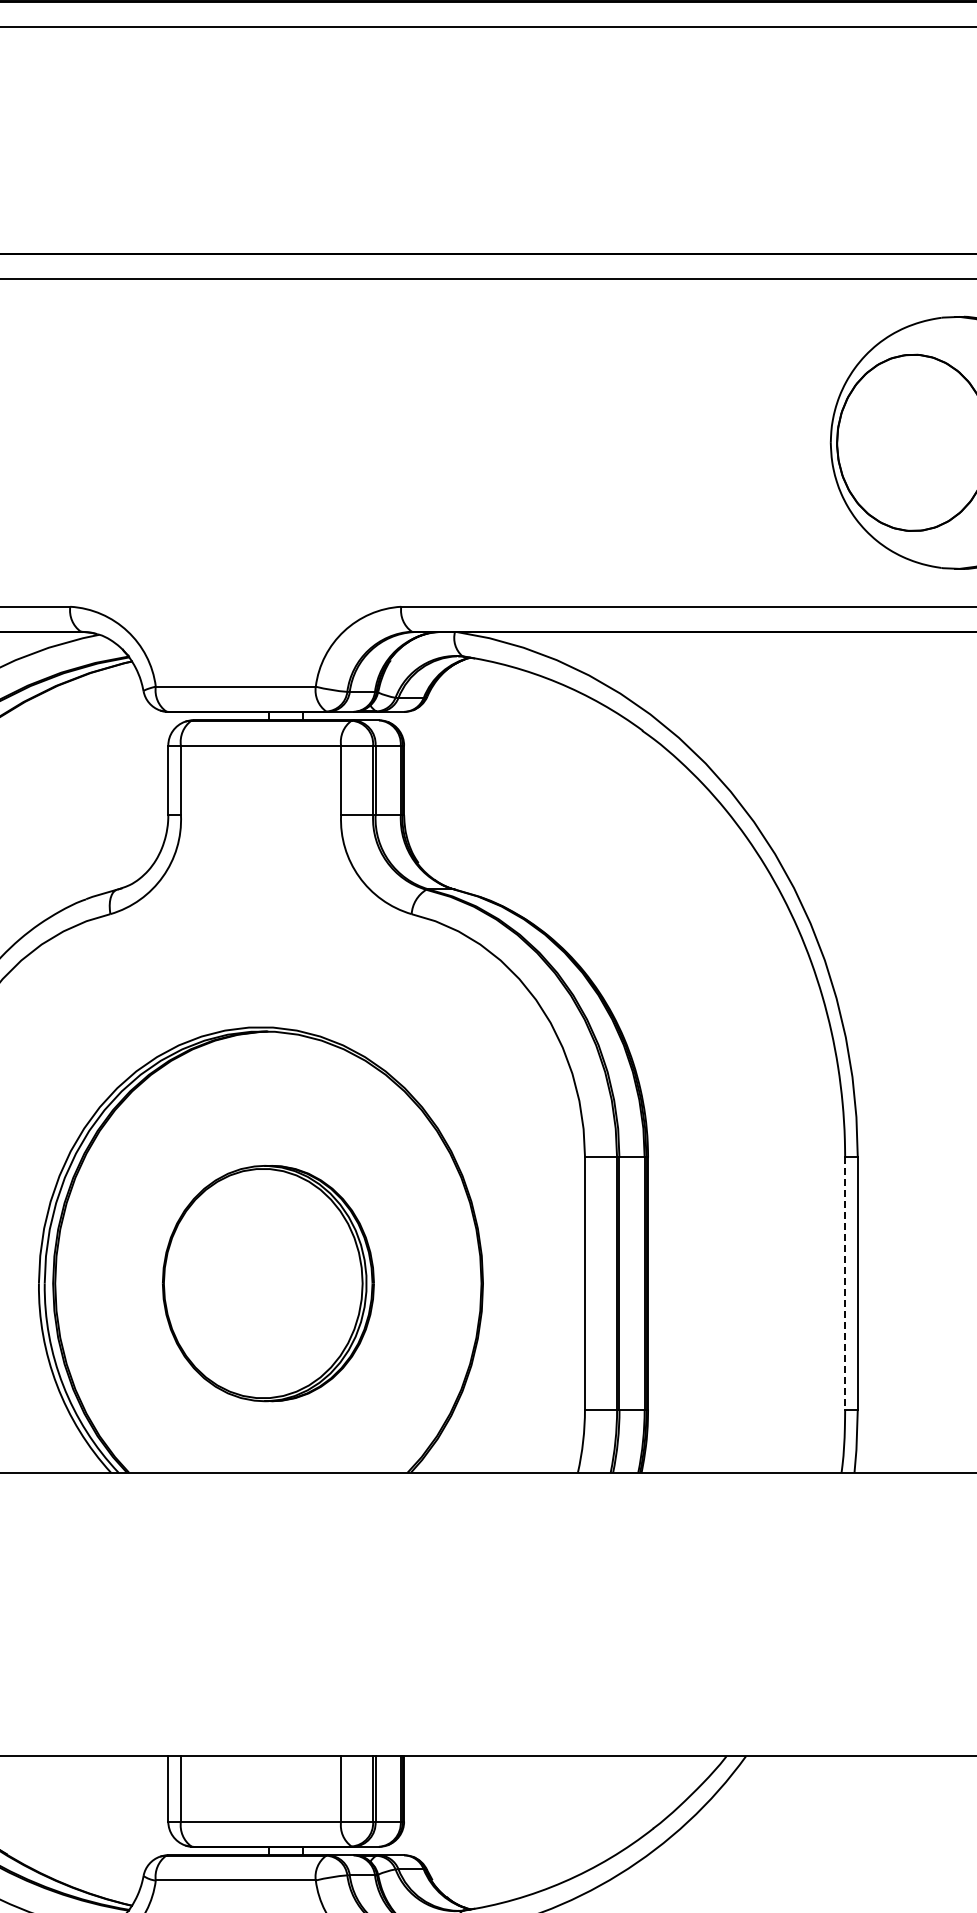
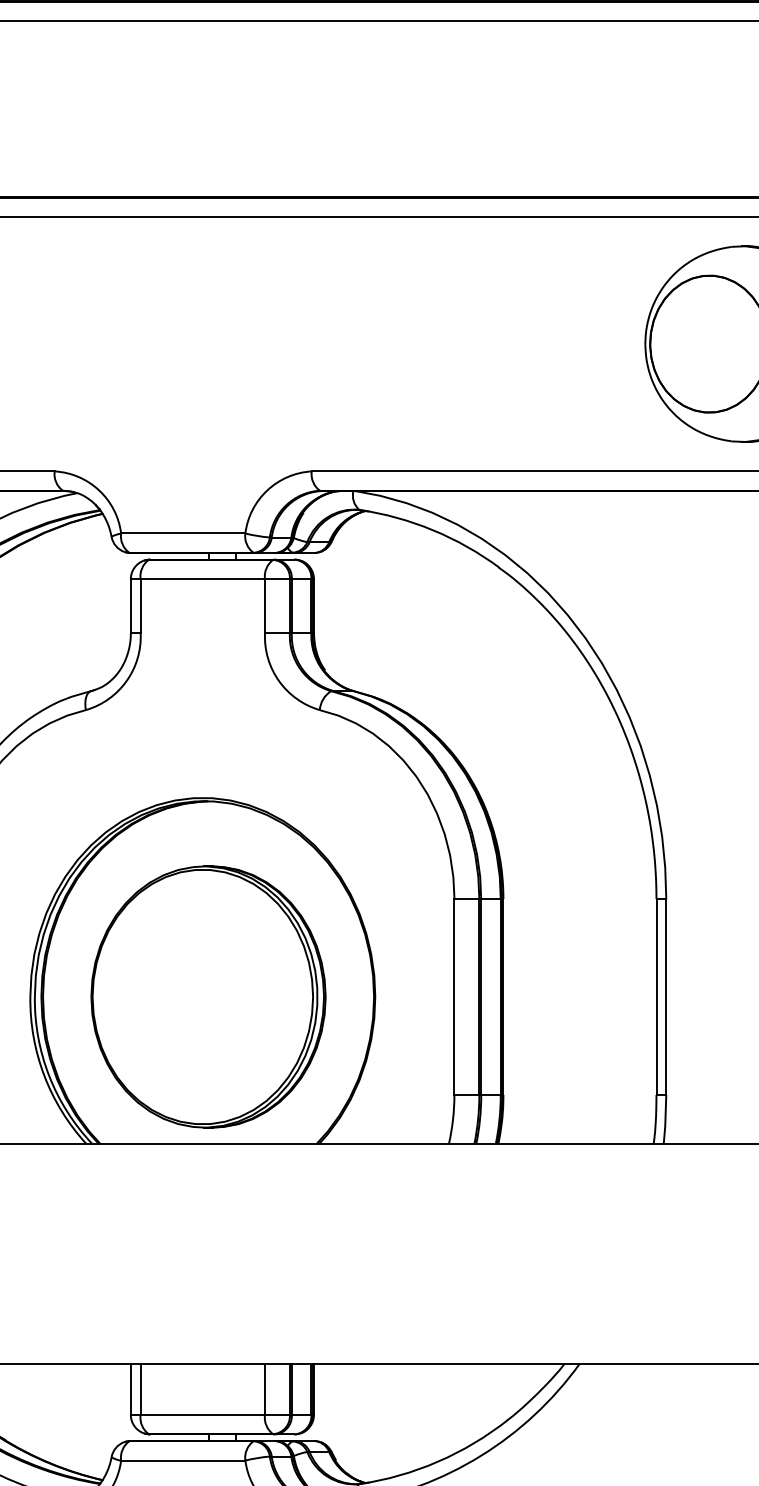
part: (268, 1283) -> (208, 996), size x1.43
line: (845, 1284) -> (656, 997), dashed -> solid

